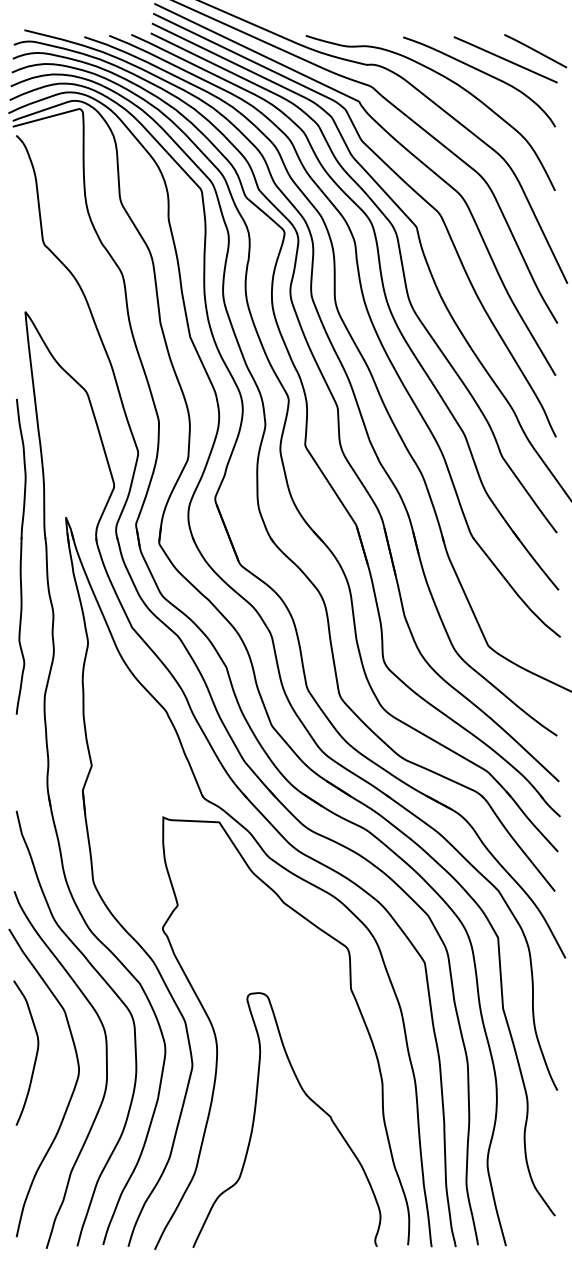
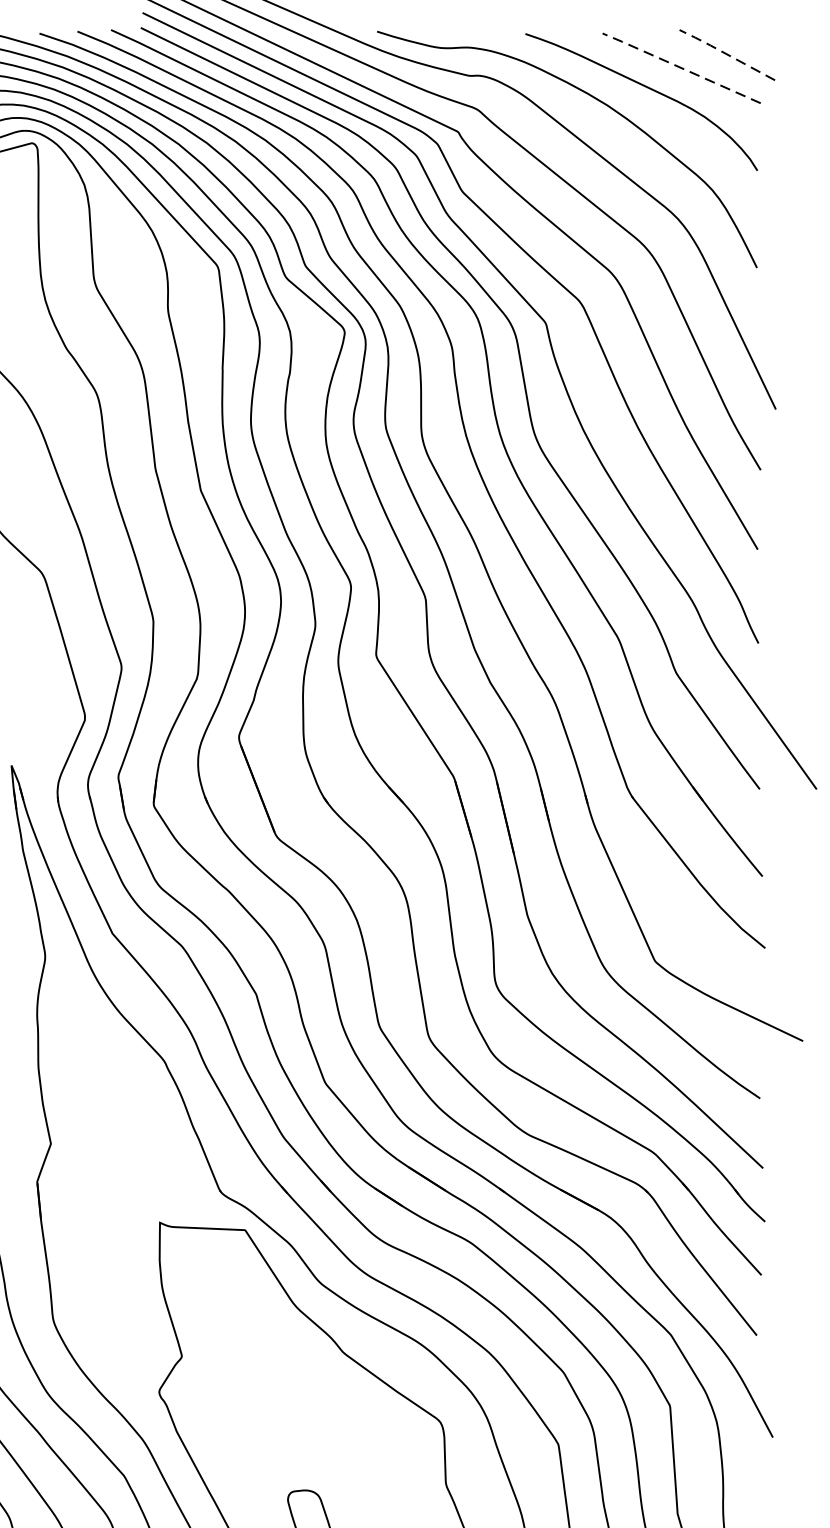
line: (534, 49) -> (725, 52), solid -> dashed
line: (504, 59) -> (679, 67), solid -> dashed

